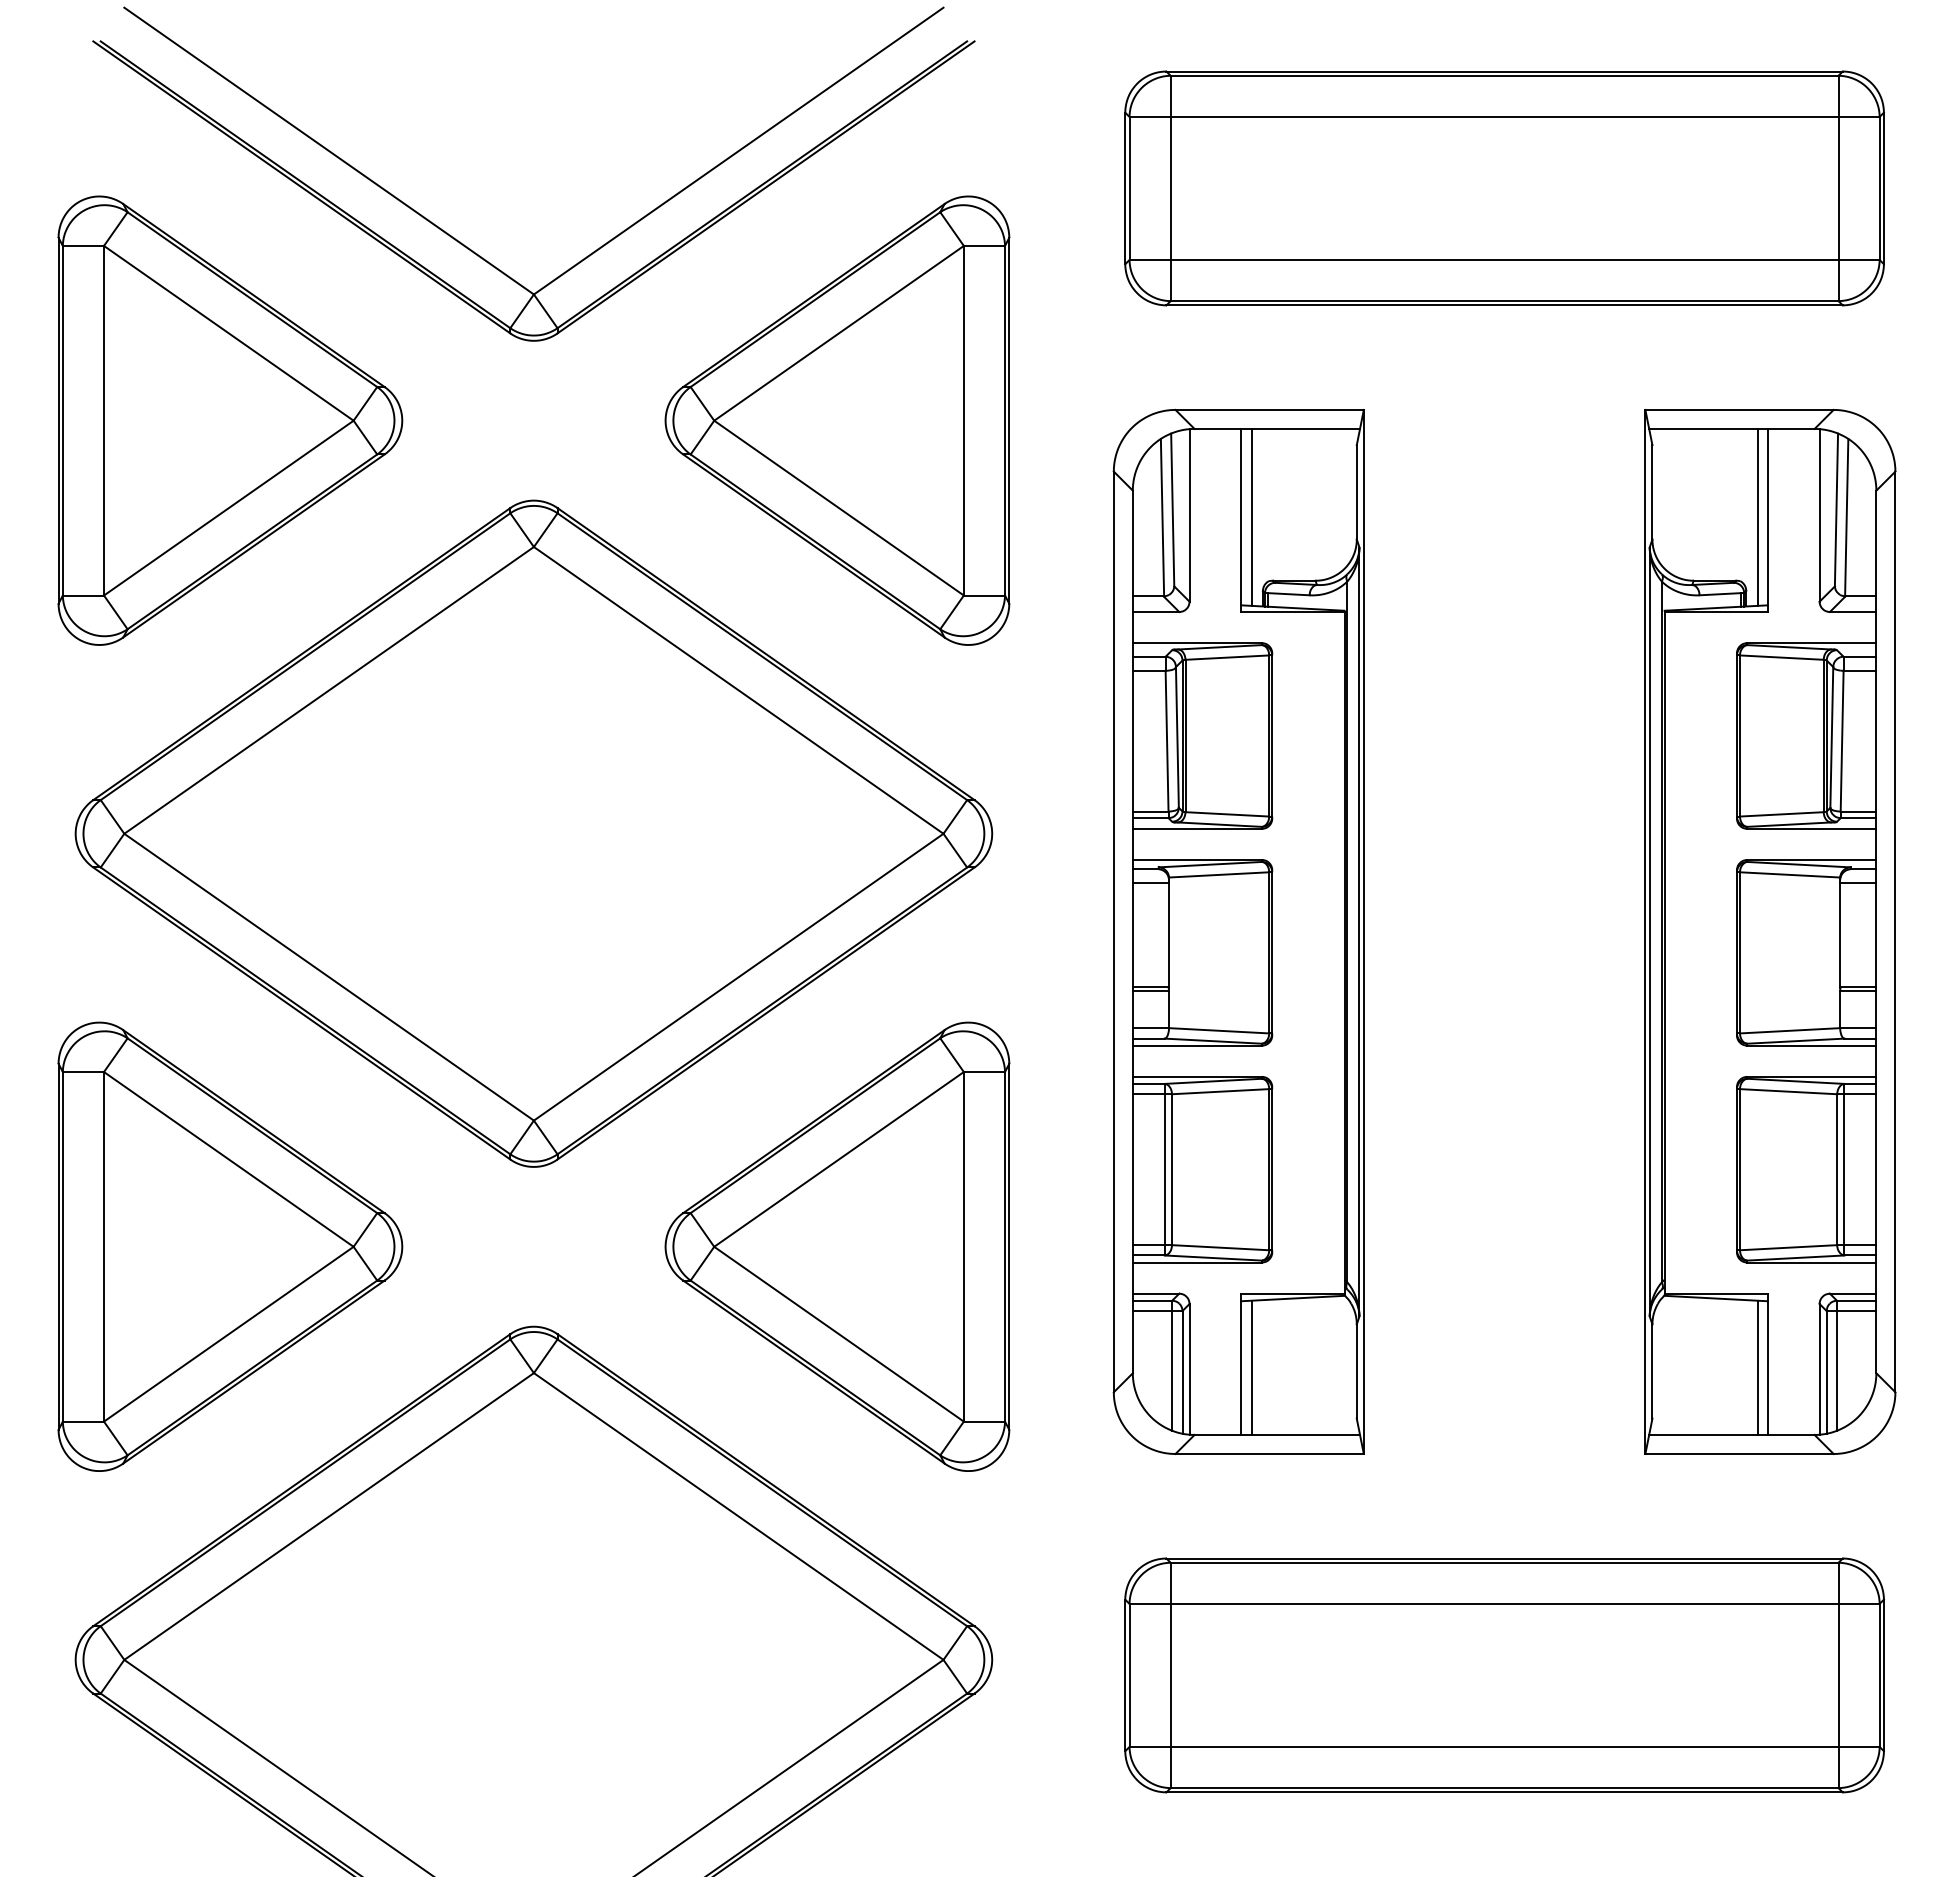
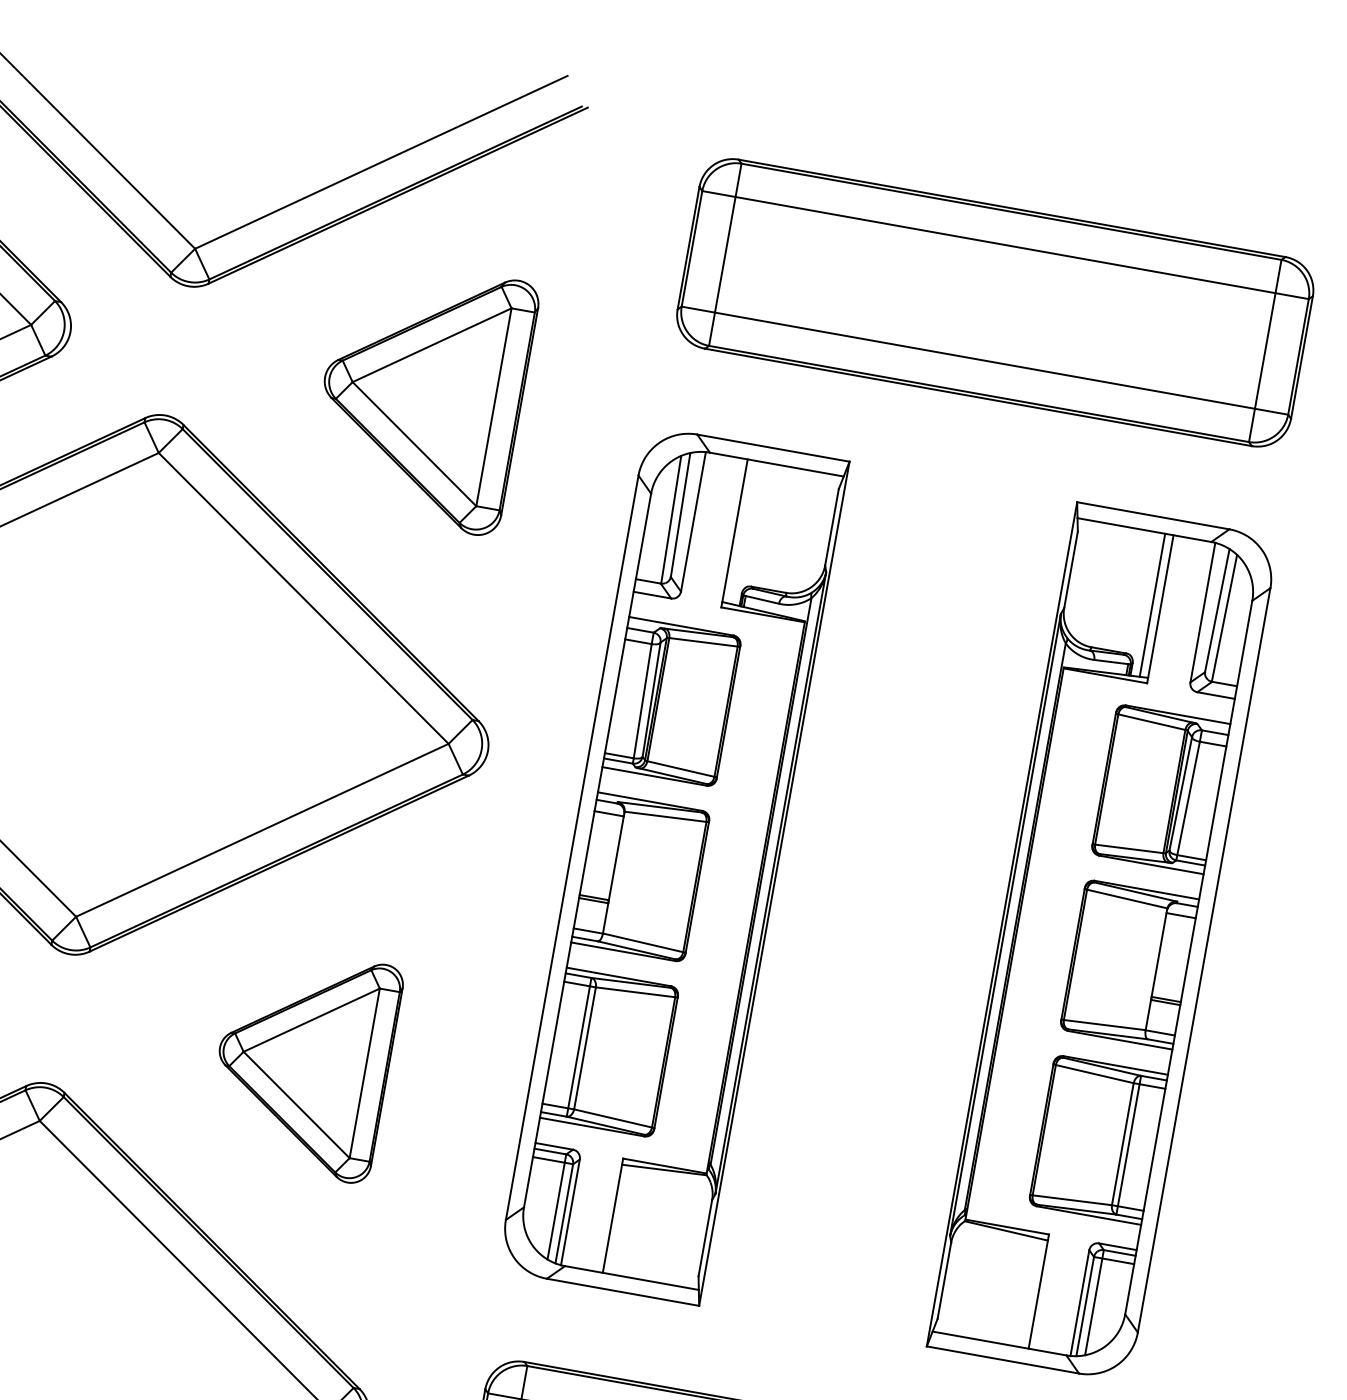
part: (837, 420) -> (422, 394), size x0.7
line: (1251, 516) -> (743, 531), removed
part: (837, 1246) -> (303, 1062), size x0.6
line: (1251, 1367) -> (620, 1219), removed
line: (1757, 1367) -> (1029, 1292), removed

